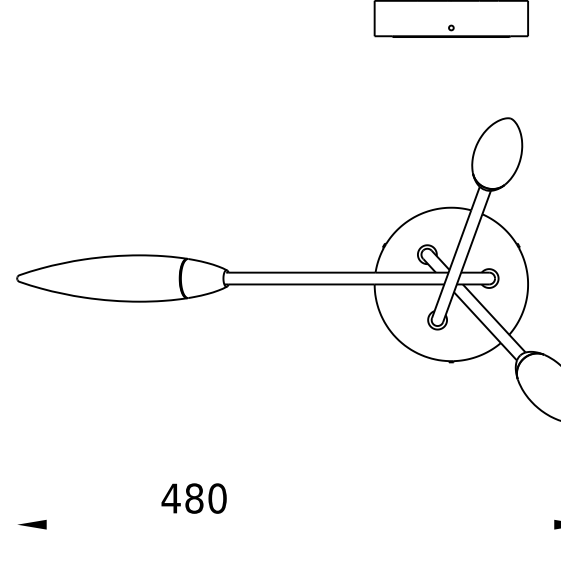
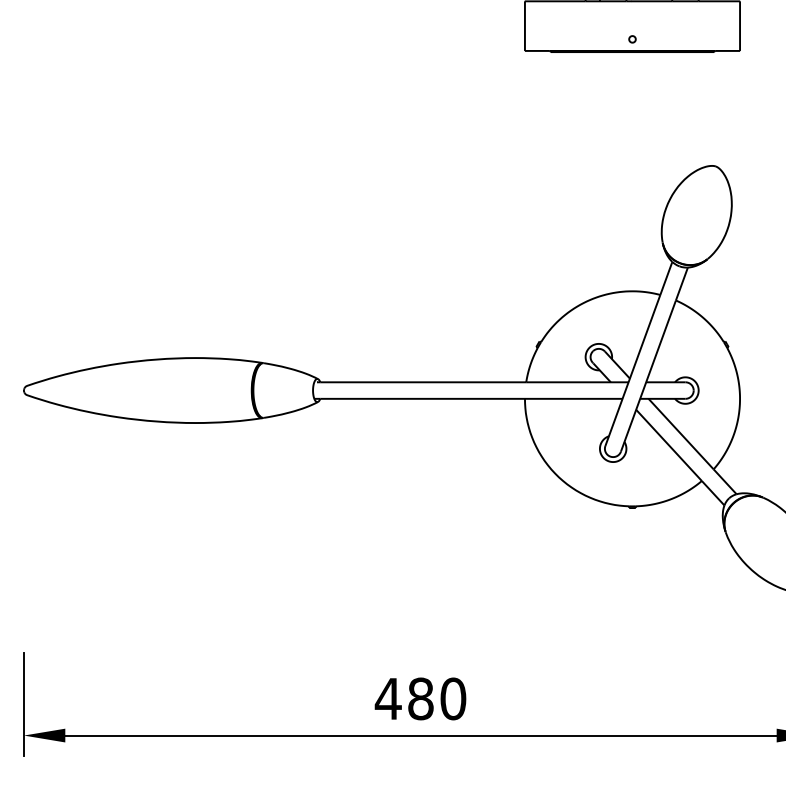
text: (193, 498) -> (419, 698), moved
line: (17, 502) -> (24, 704), added
line: (300, 524) -> (421, 735), added

